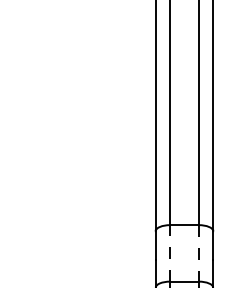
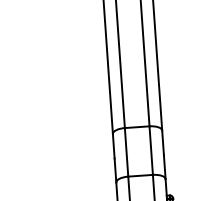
line: (170, 252) -> (126, 151), dashed -> solid
line: (198, 253) -> (150, 150), dashed -> solid

